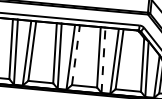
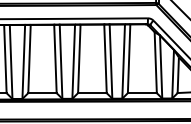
line: (76, 54) -> (79, 58), dashed -> solid
line: (103, 60) -> (110, 61), dashed -> solid

